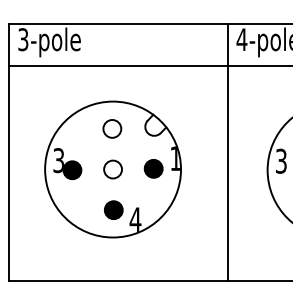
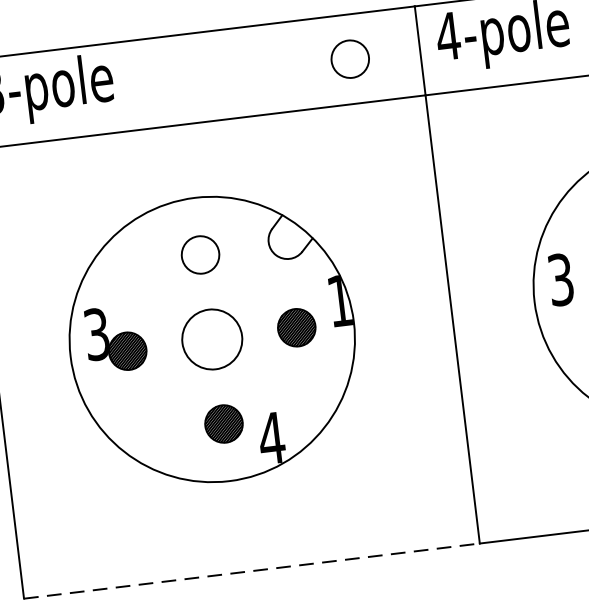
circle: (194, 44) -> (350, 58), added
circle: (113, 169) -> (213, 339), size x1.6
line: (119, 281) -> (253, 571), solid -> dashed

